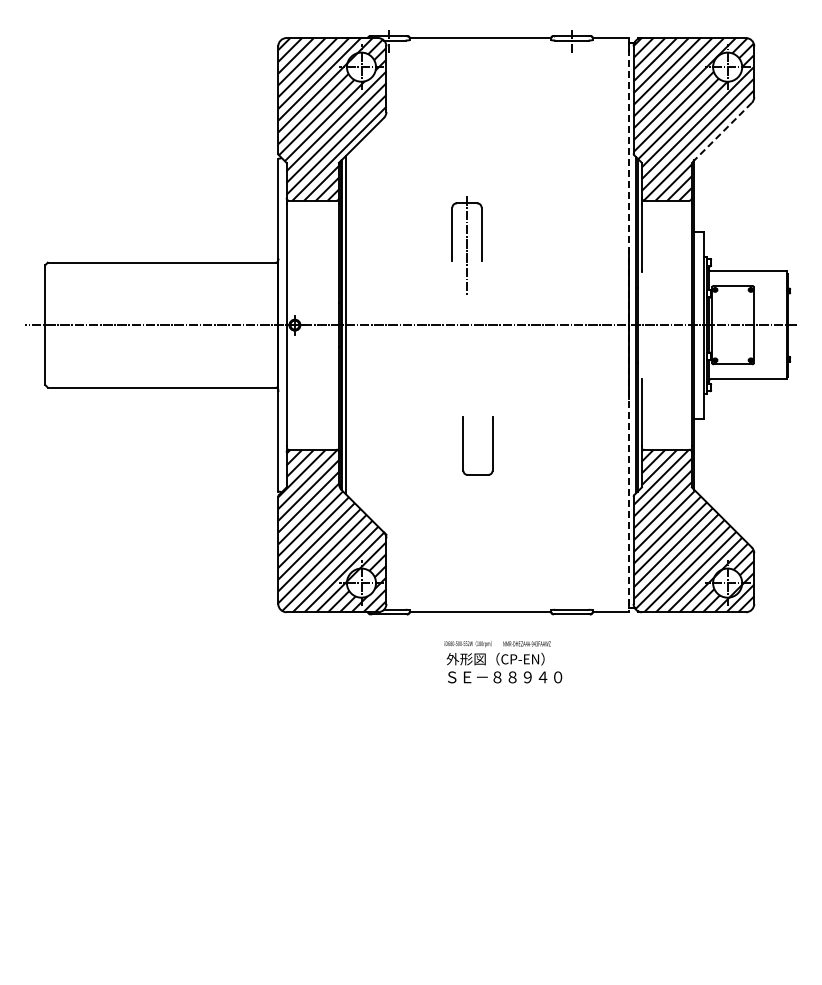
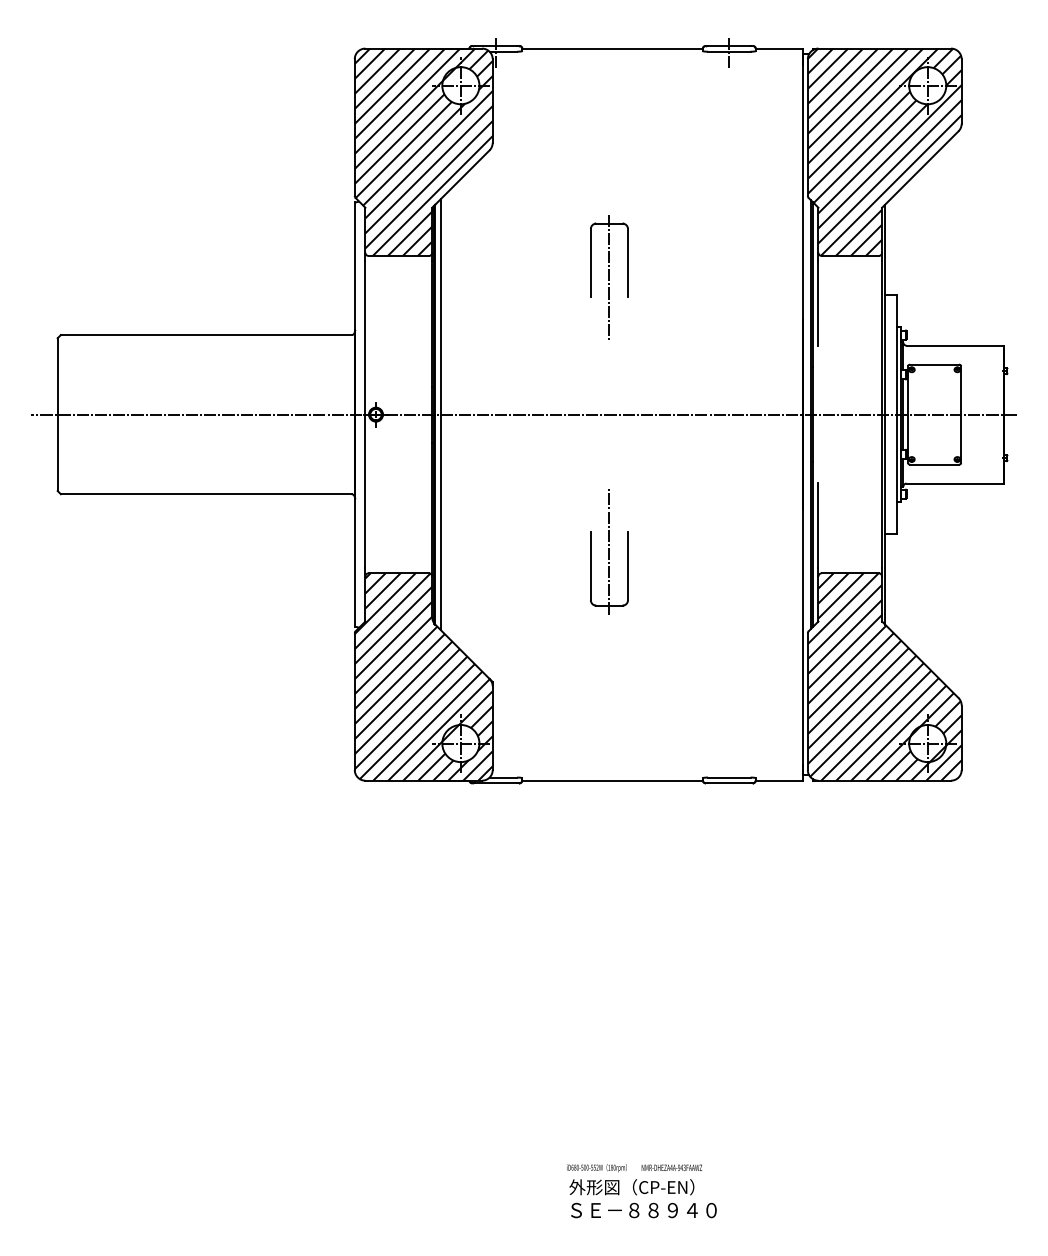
line: (721, 133) -> (919, 170), dashed -> solid
part: (466, 245) -> (608, 277), moved
line: (629, 325) -> (802, 415), dashed -> solid
line: (478, 432) -> (610, 551), added
text: (503, 662) -> (641, 1191), moved

